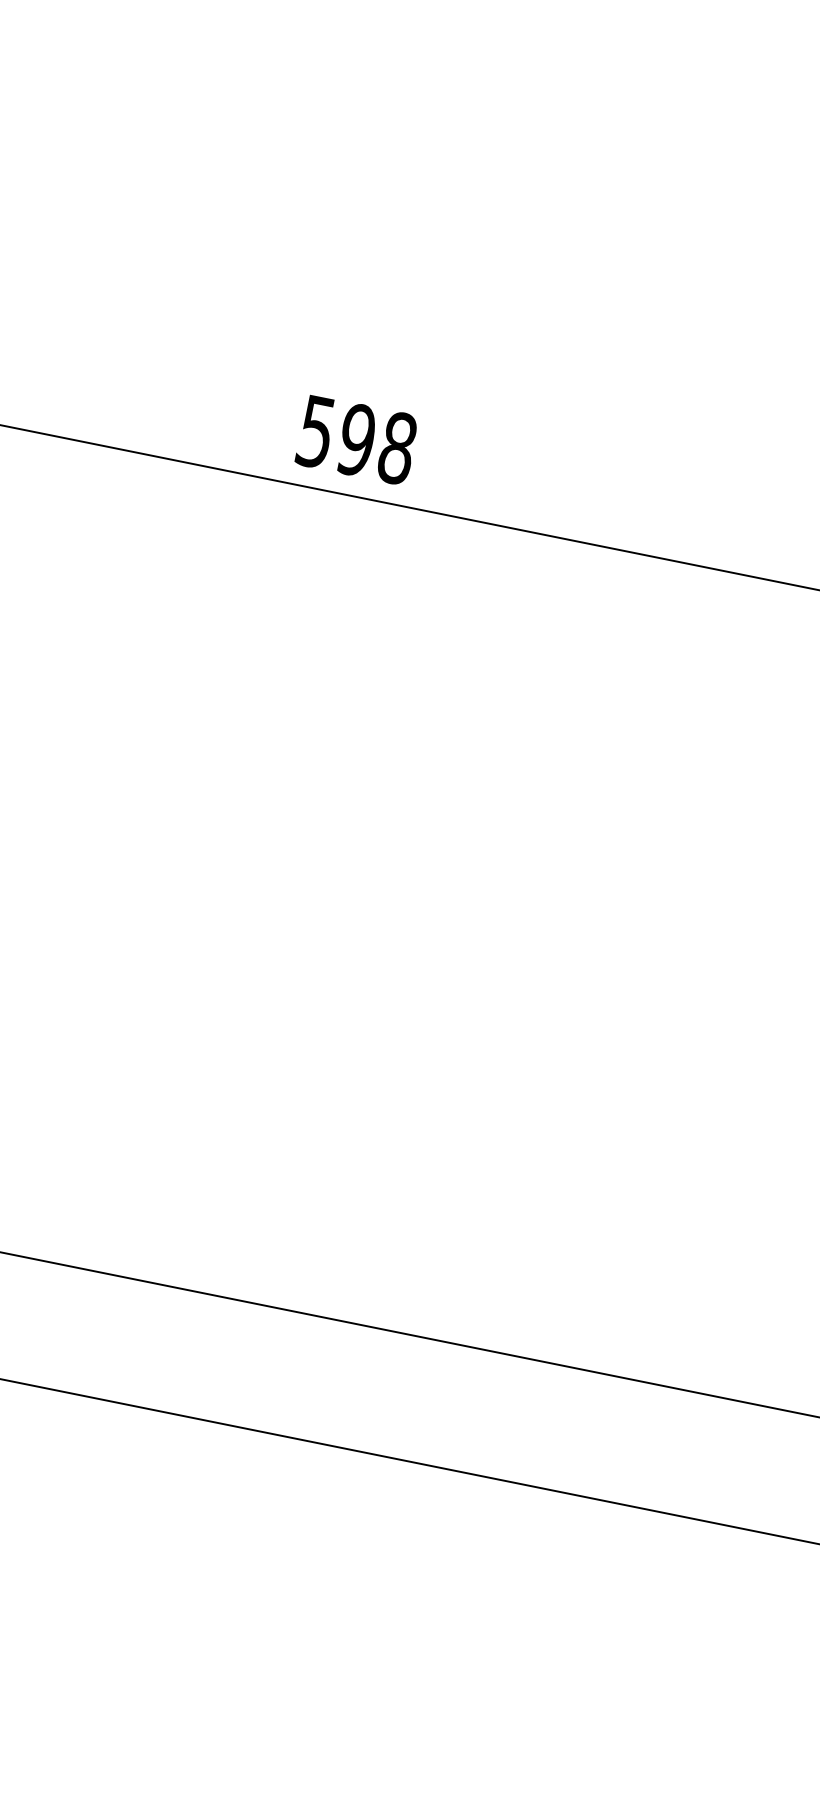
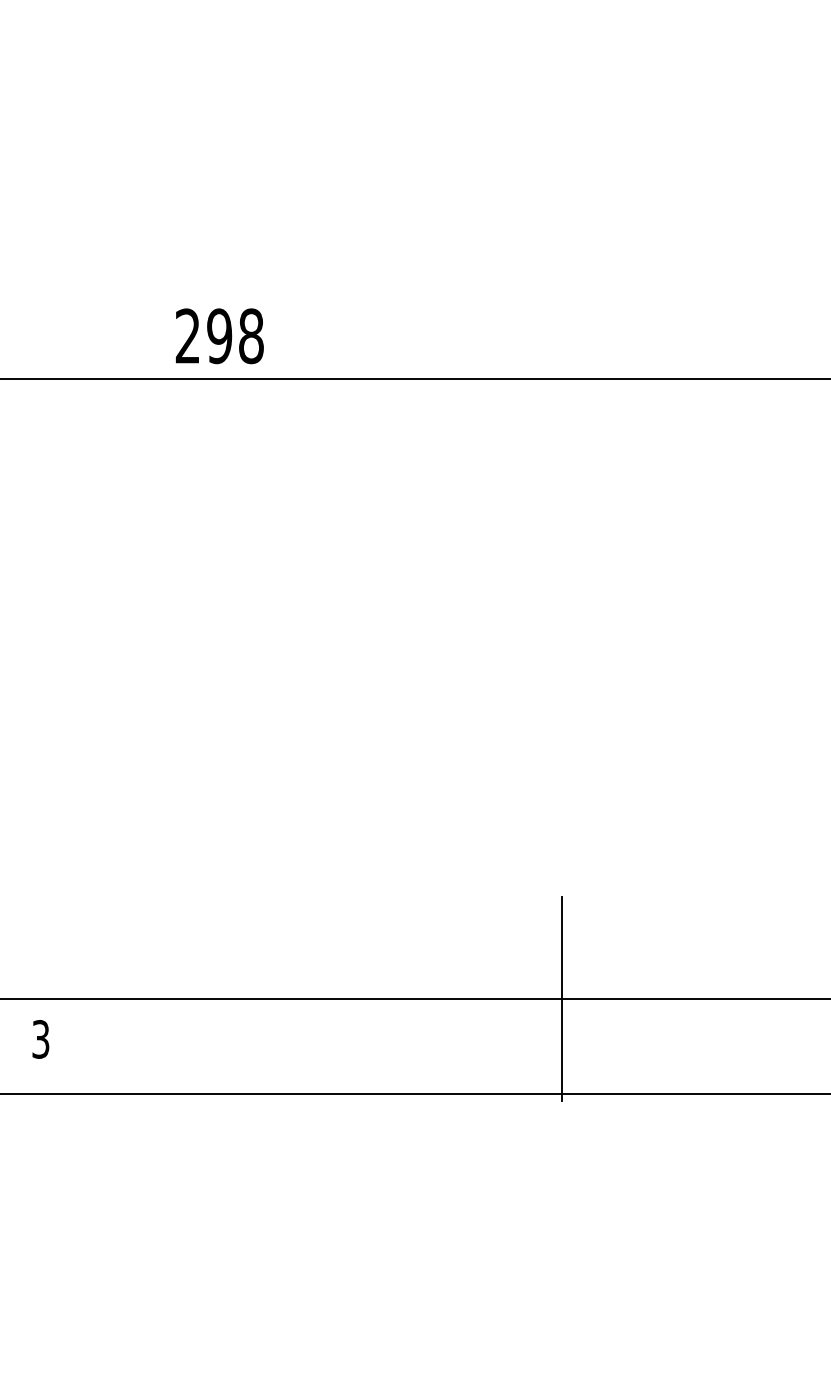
text: (315, 432) -> (187, 336), 598 -> 298
line: (625, 1377) -> (562, 998), added

